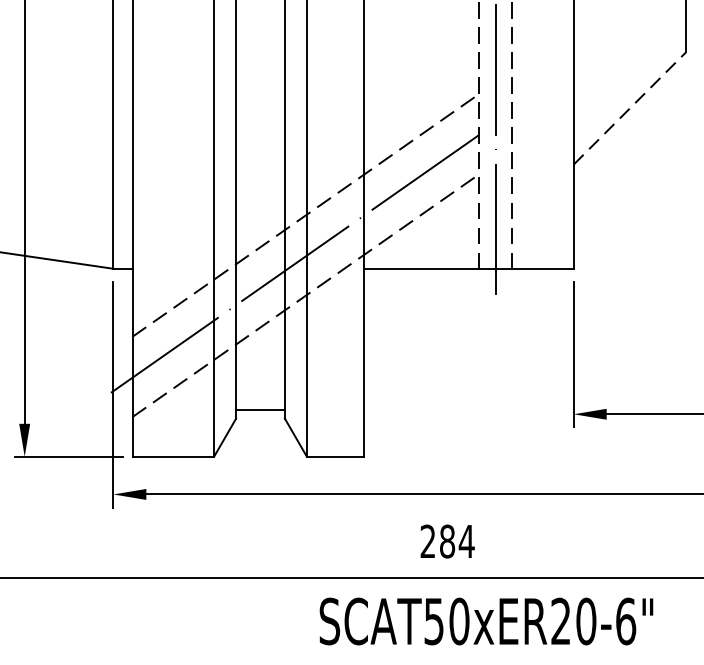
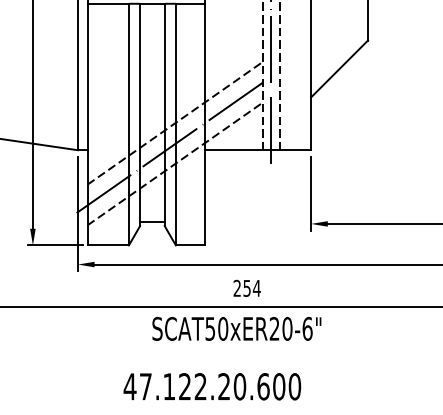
line: (629, 107) -> (339, 68), dashed -> solid
text: (446, 539) -> (246, 287), 284 -> 254
text: (485, 620) -> (236, 328), moved

